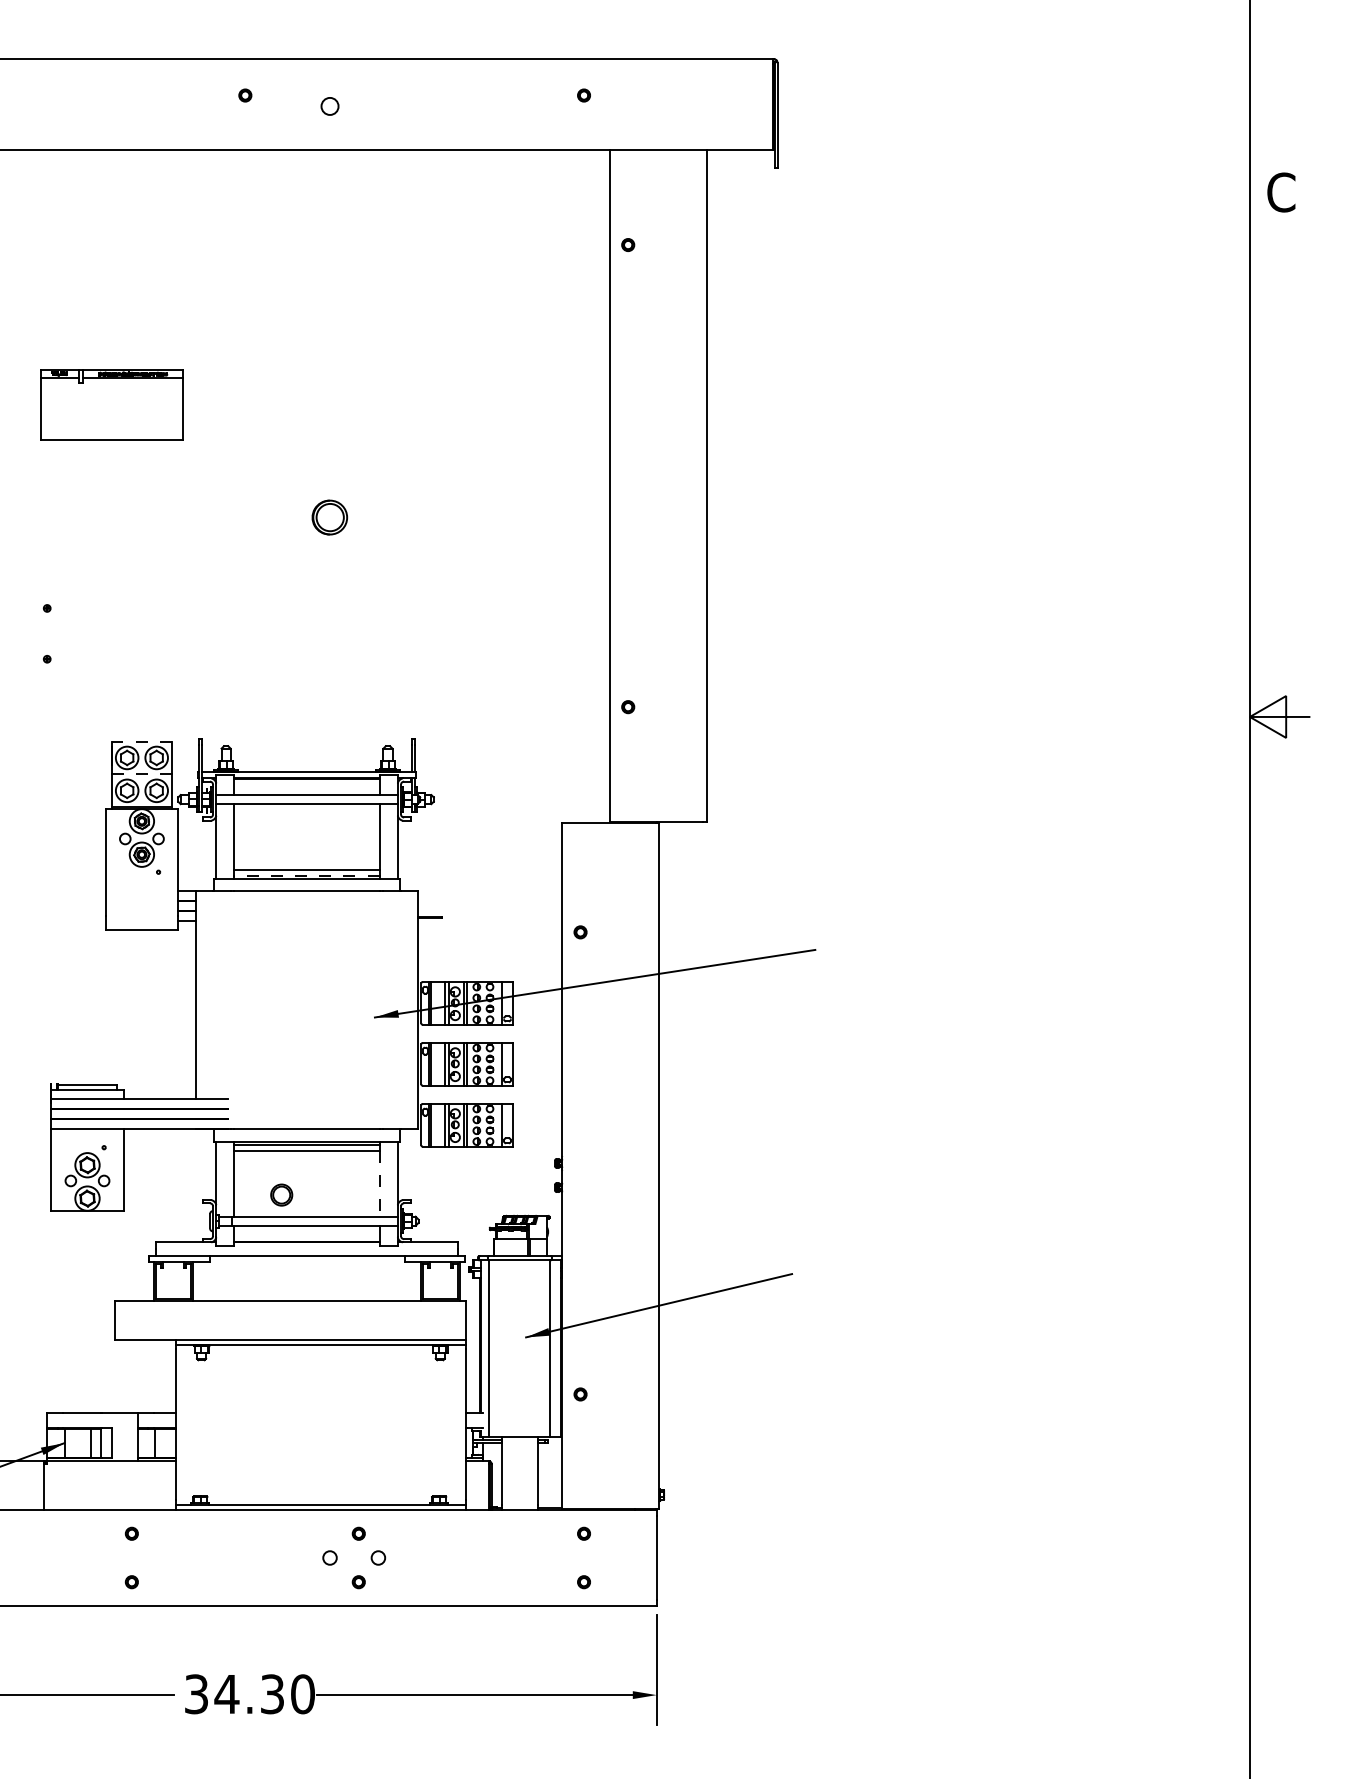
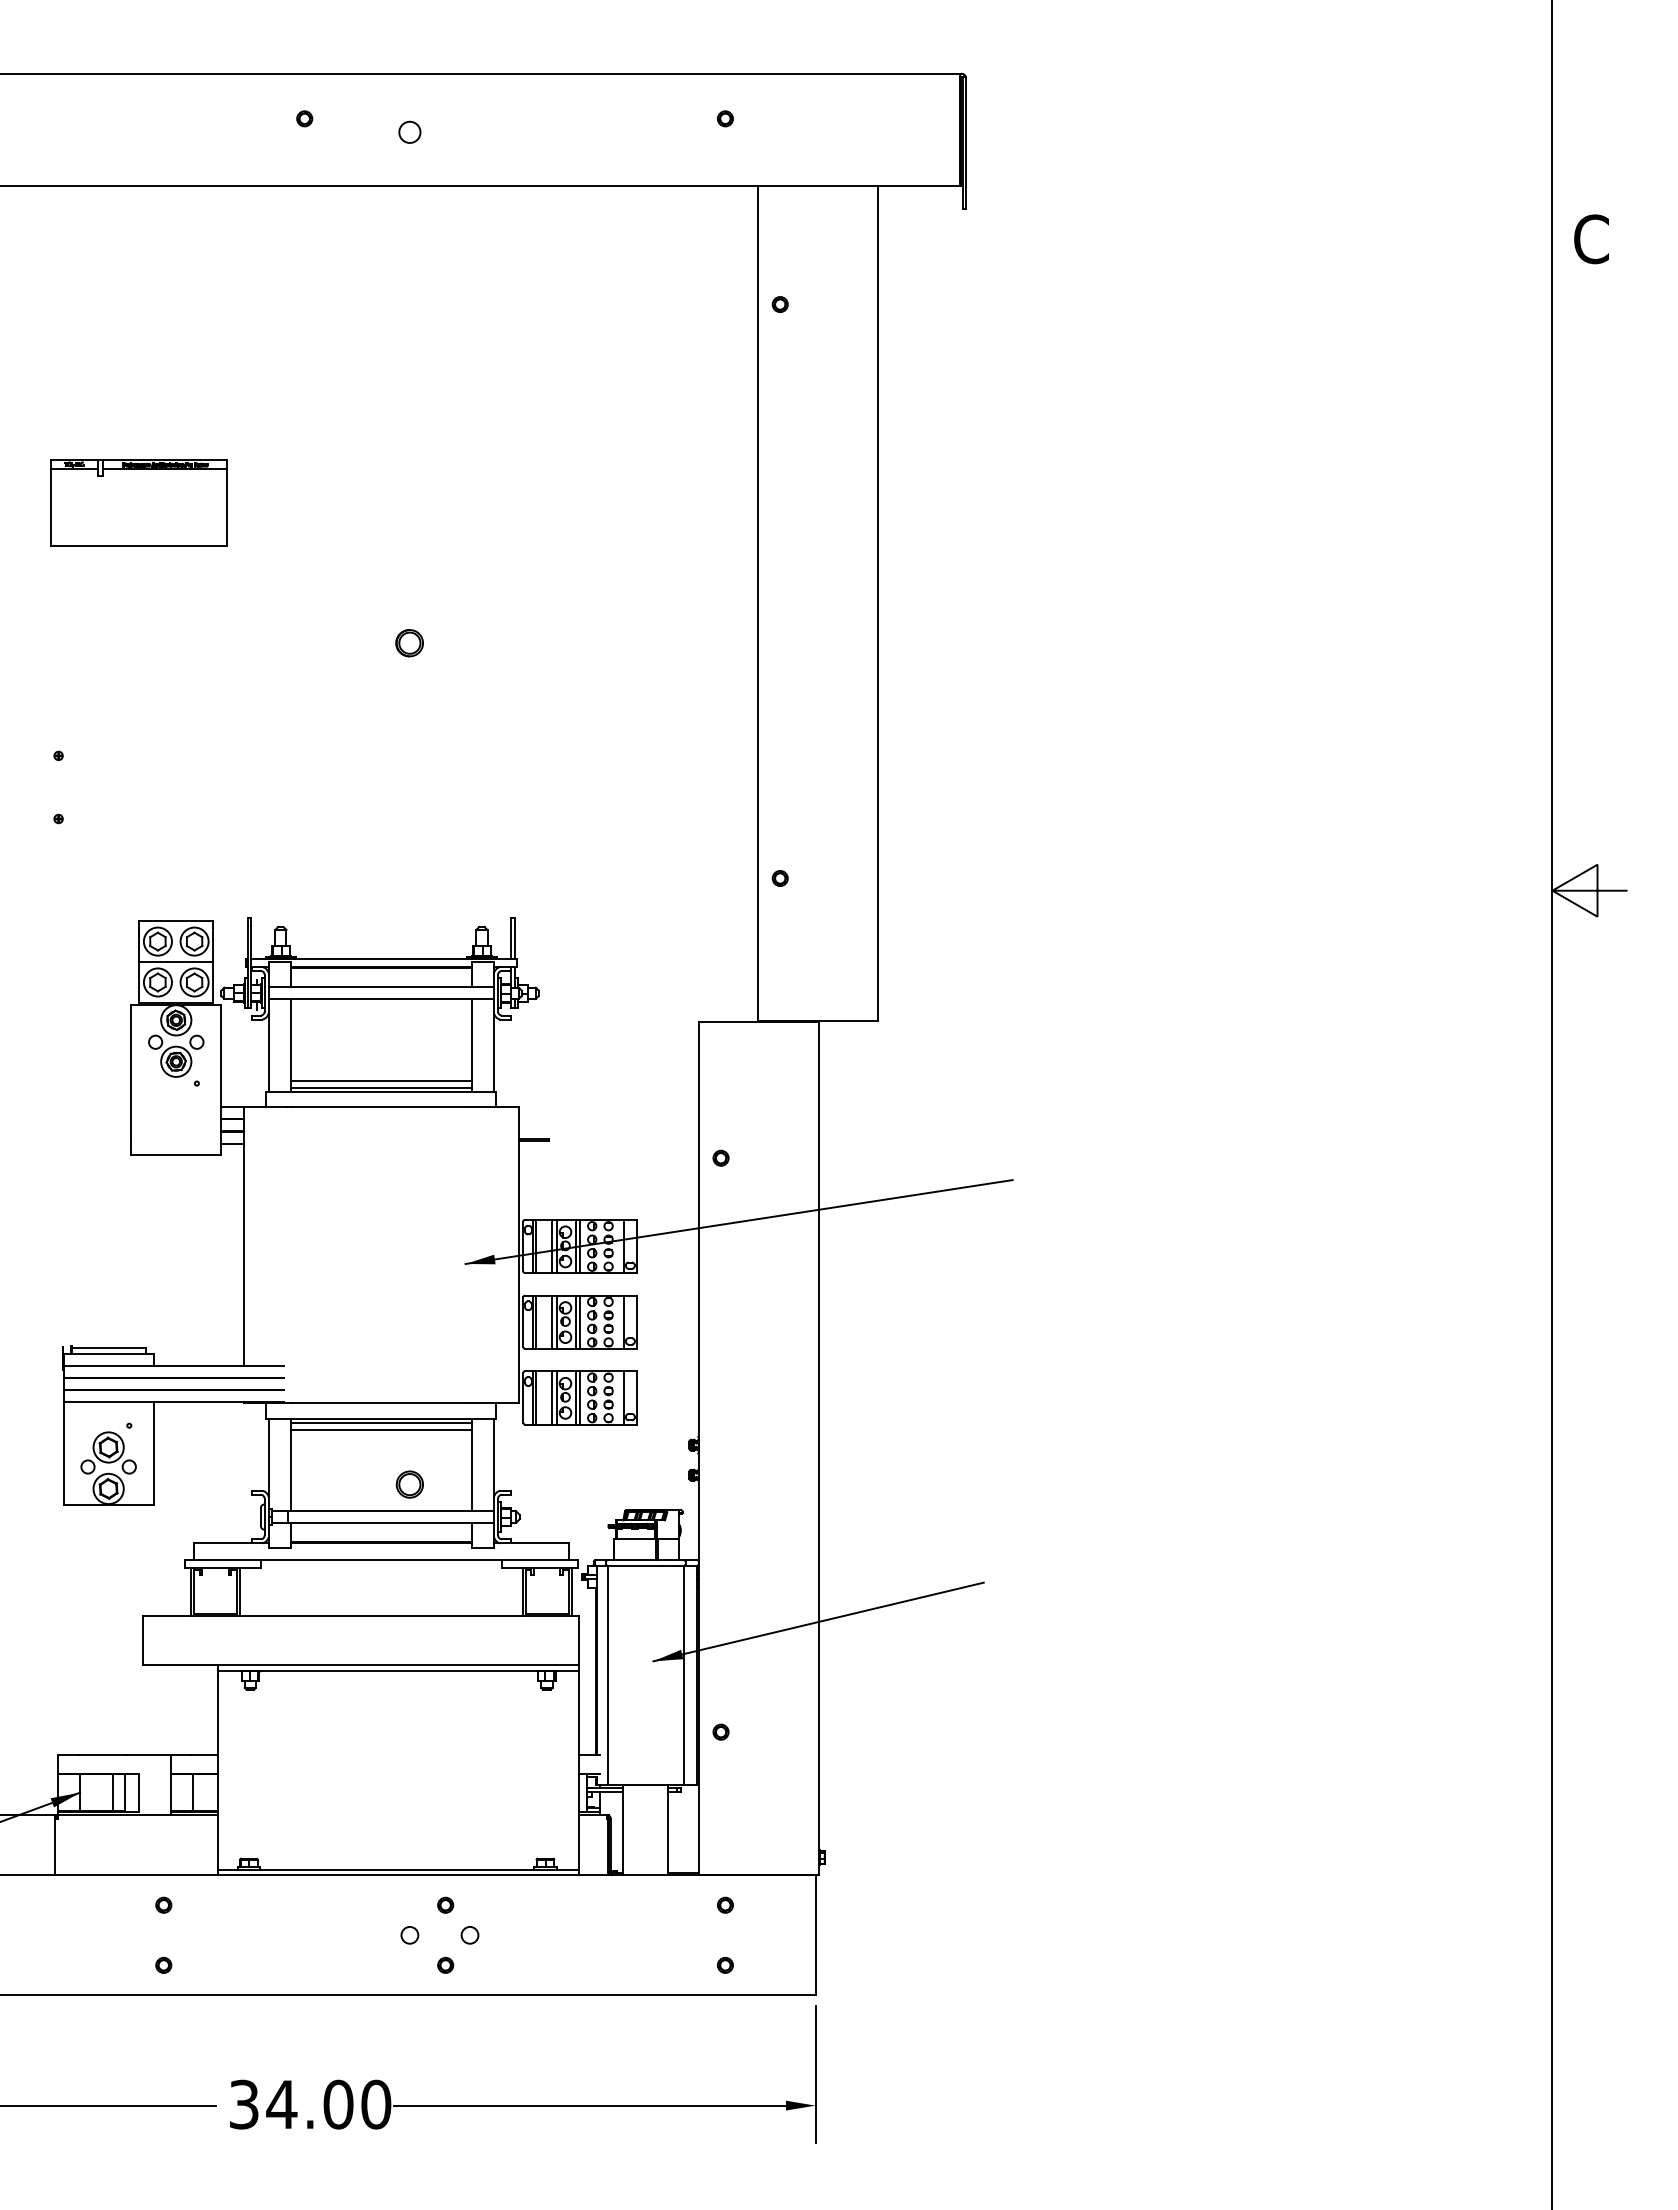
part: (329, 517) -> (409, 643), size x0.62
line: (141, 741) -> (175, 921), dashed -> solid
line: (142, 774) -> (176, 962), dashed -> solid
line: (306, 875) -> (380, 1087), dashed -> solid
line: (379, 1183) -> (471, 1470), dashed -> solid
part: (281, 1195) -> (409, 1484), moved
text: (272, 1694) -> (338, 2104), 34.30 -> 34.00

